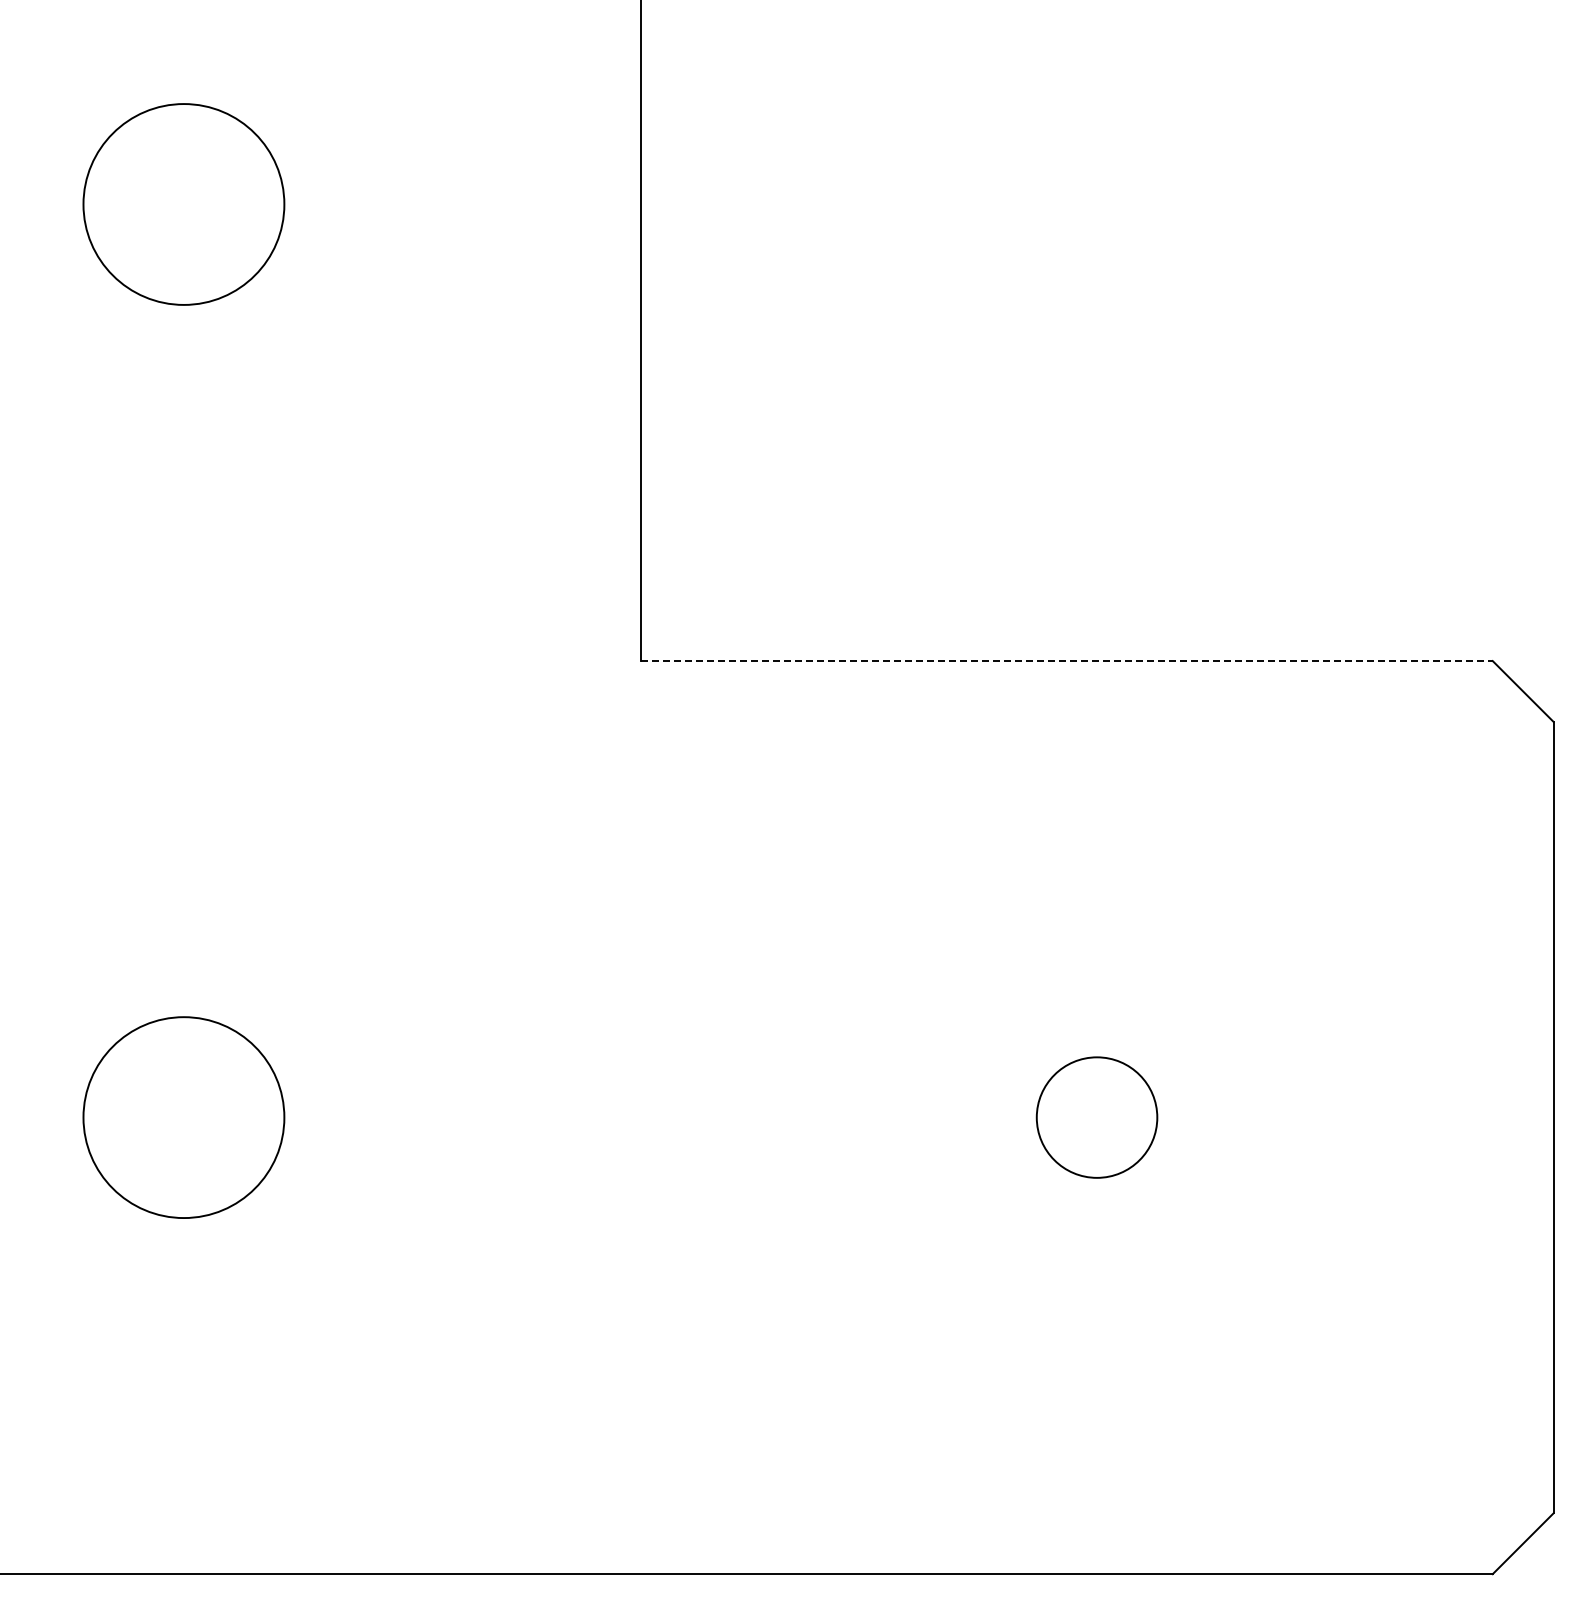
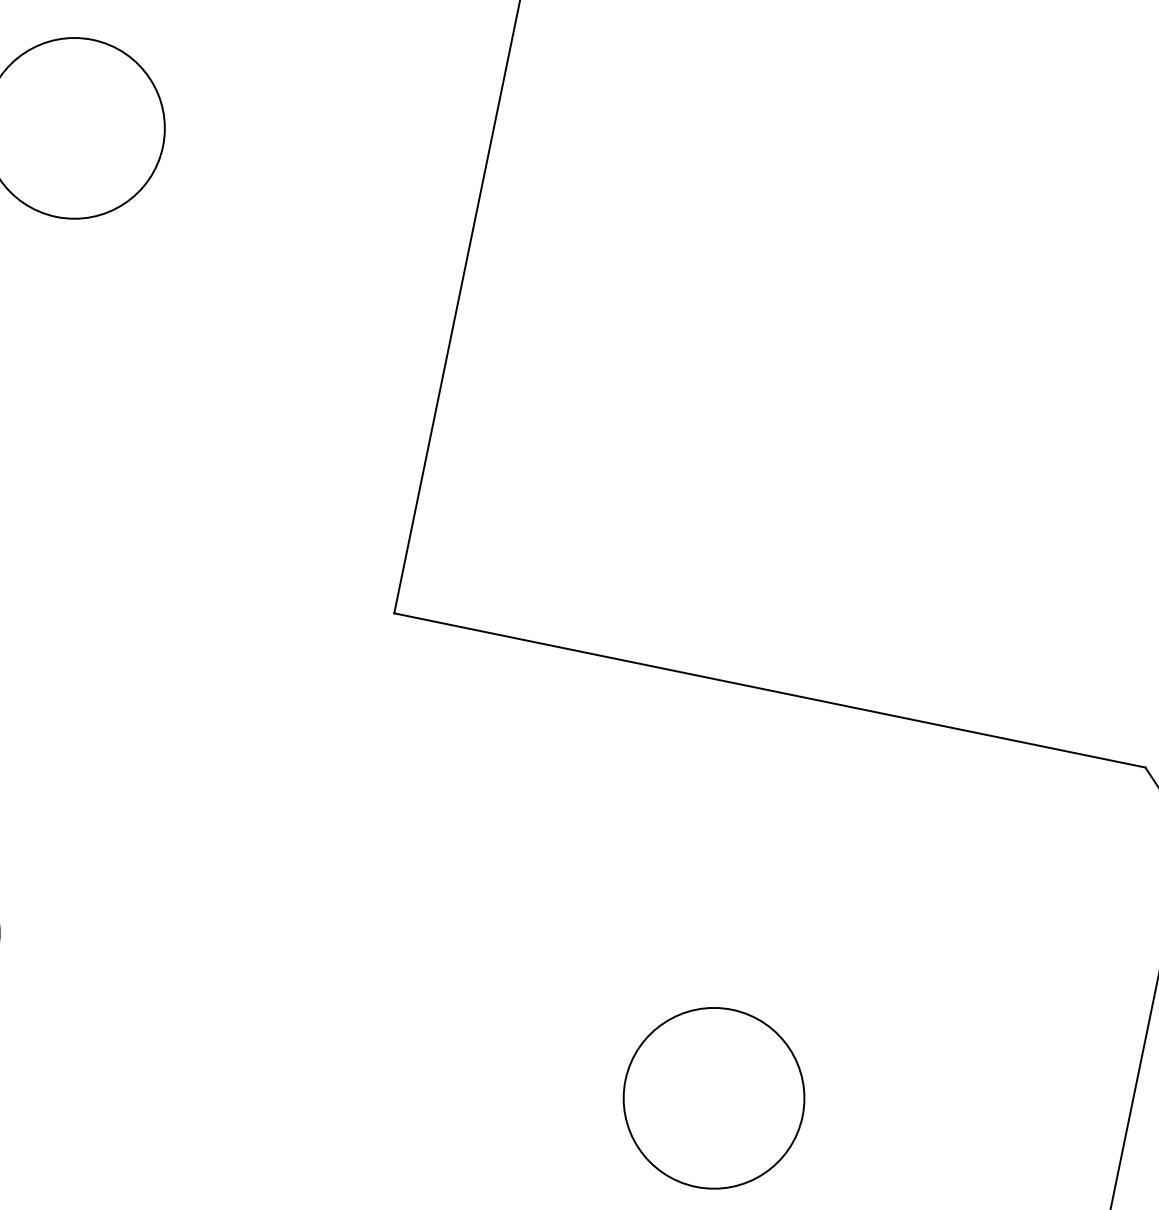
line: (1067, 661) -> (770, 690), dashed -> solid
circle: (1096, 1117) -> (713, 1098), size x1.67

